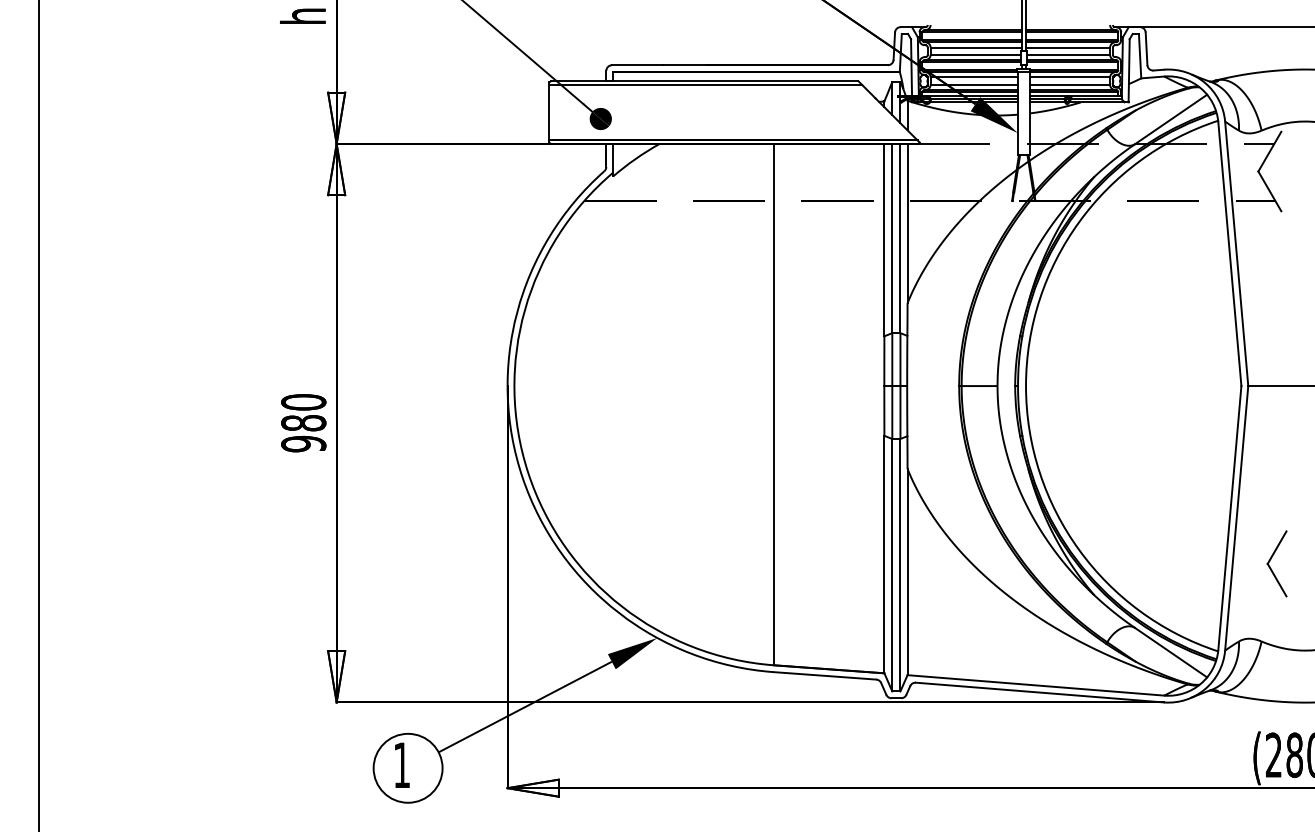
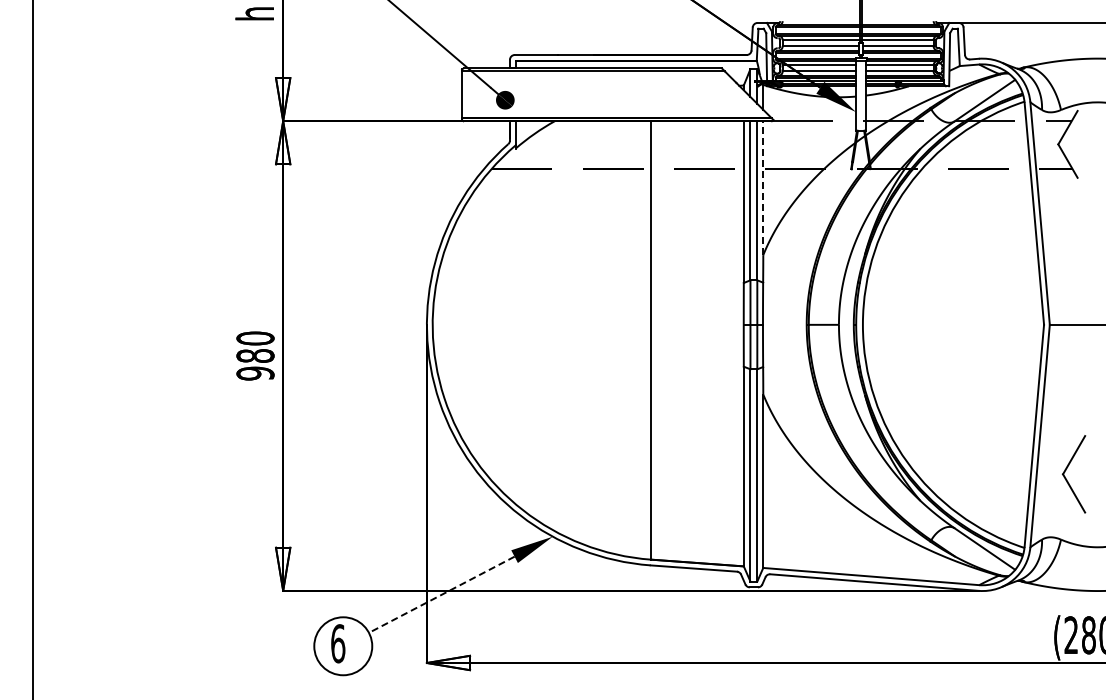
line: (907, 223) -> (763, 188), solid -> dashed
part: (1276, 564) -> (1073, 474), size x1.4
line: (524, 707) -> (441, 595), solid -> dashed
text: (402, 765) -> (338, 643), 1 -> 6

